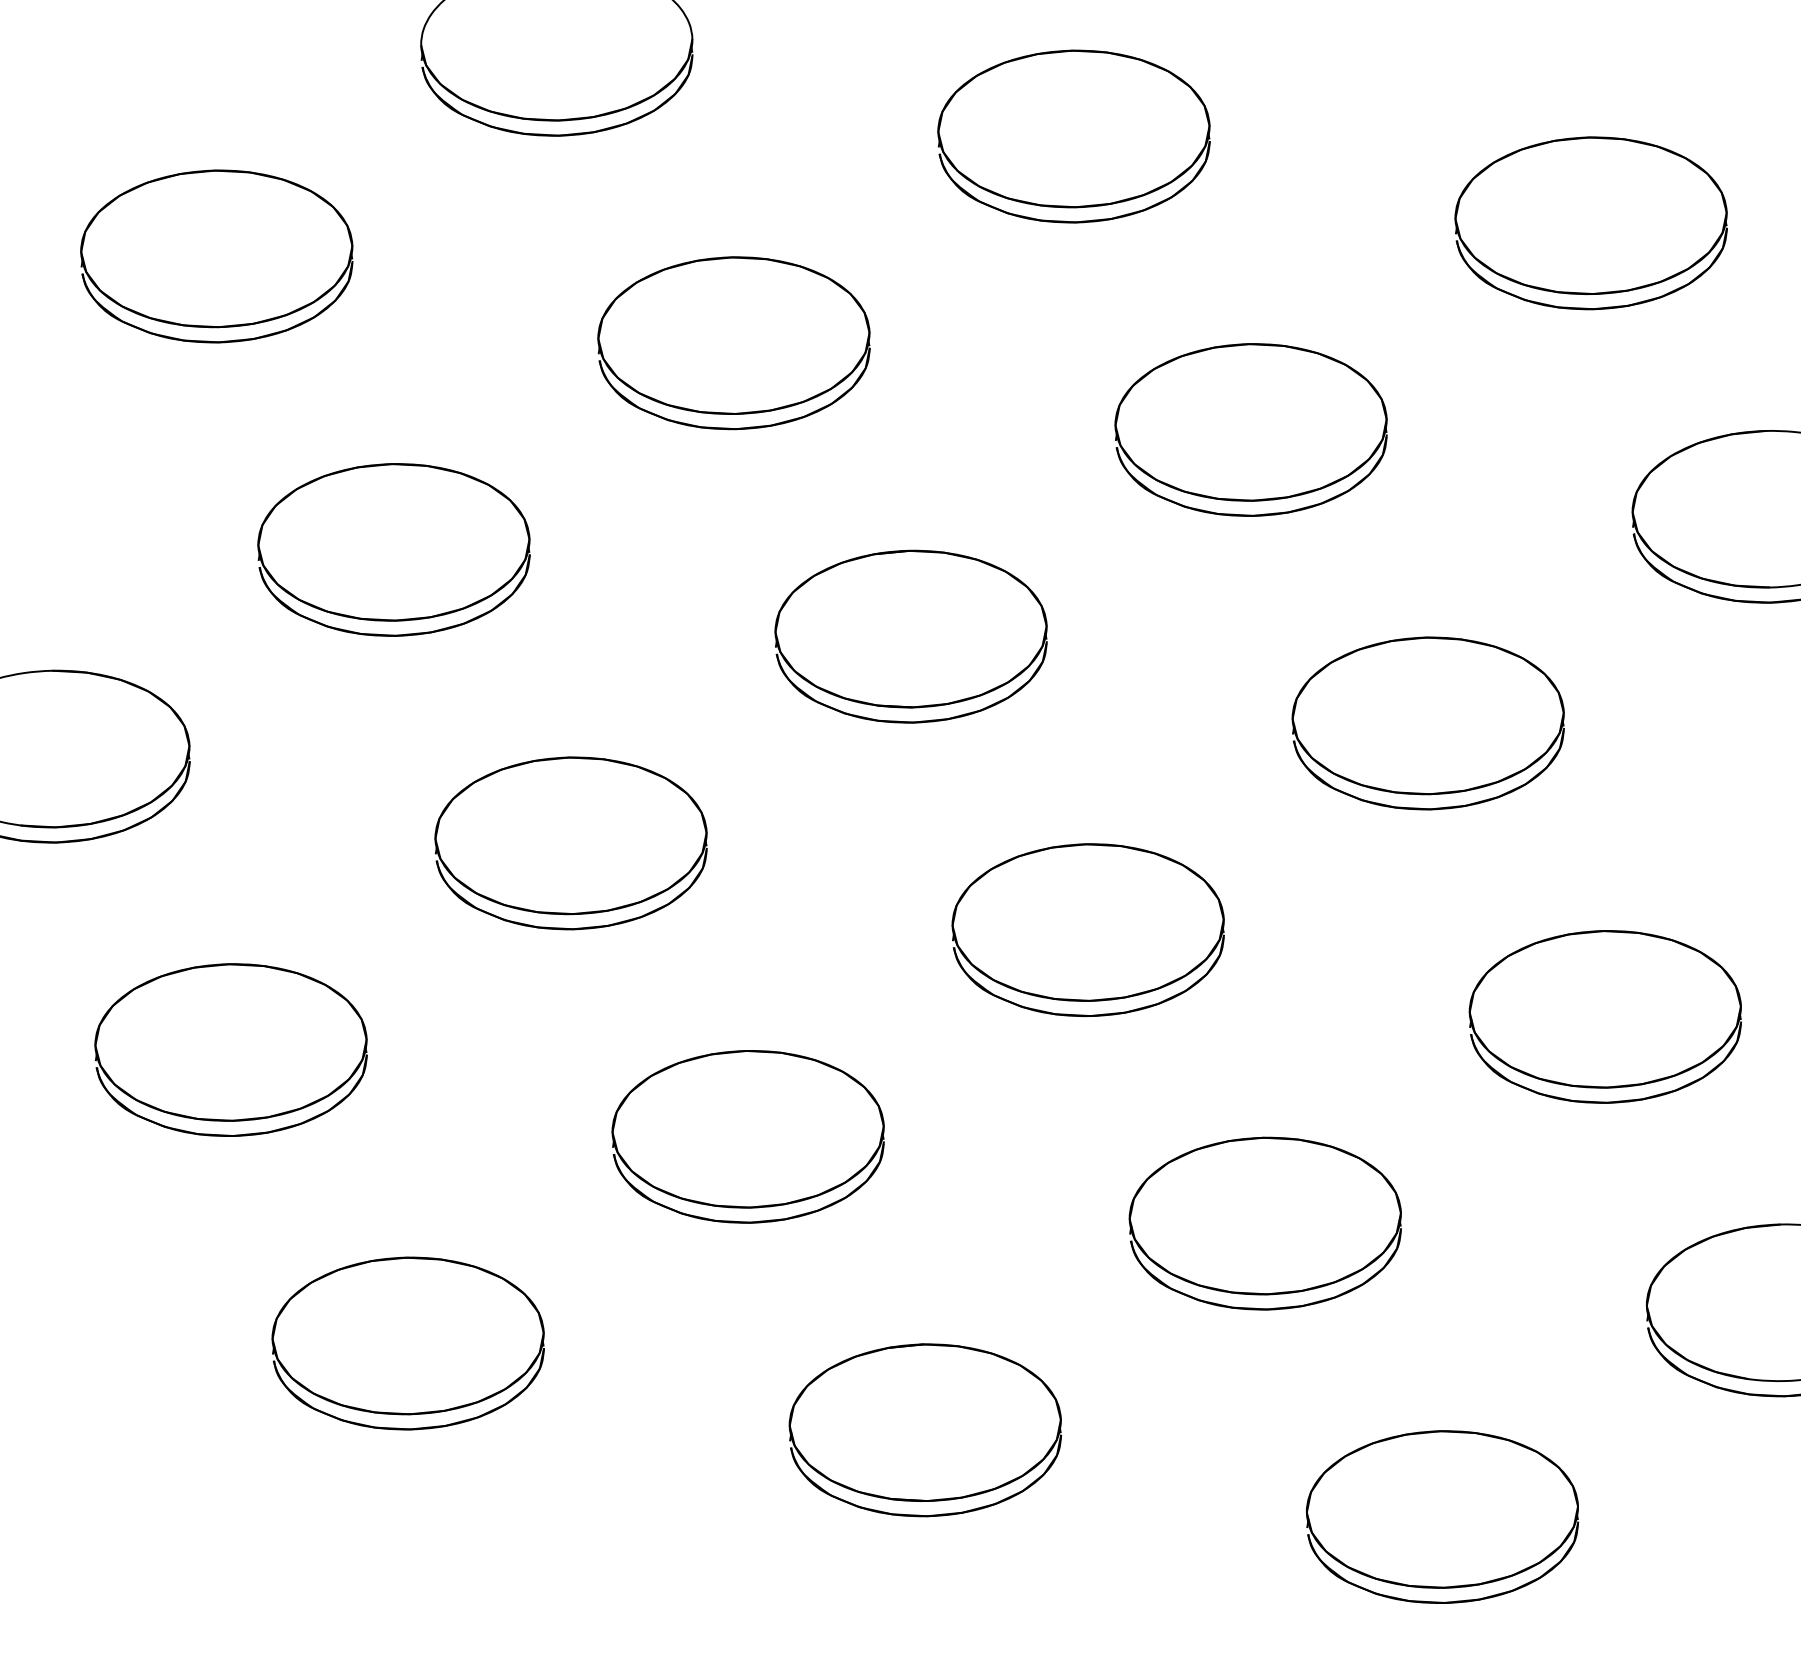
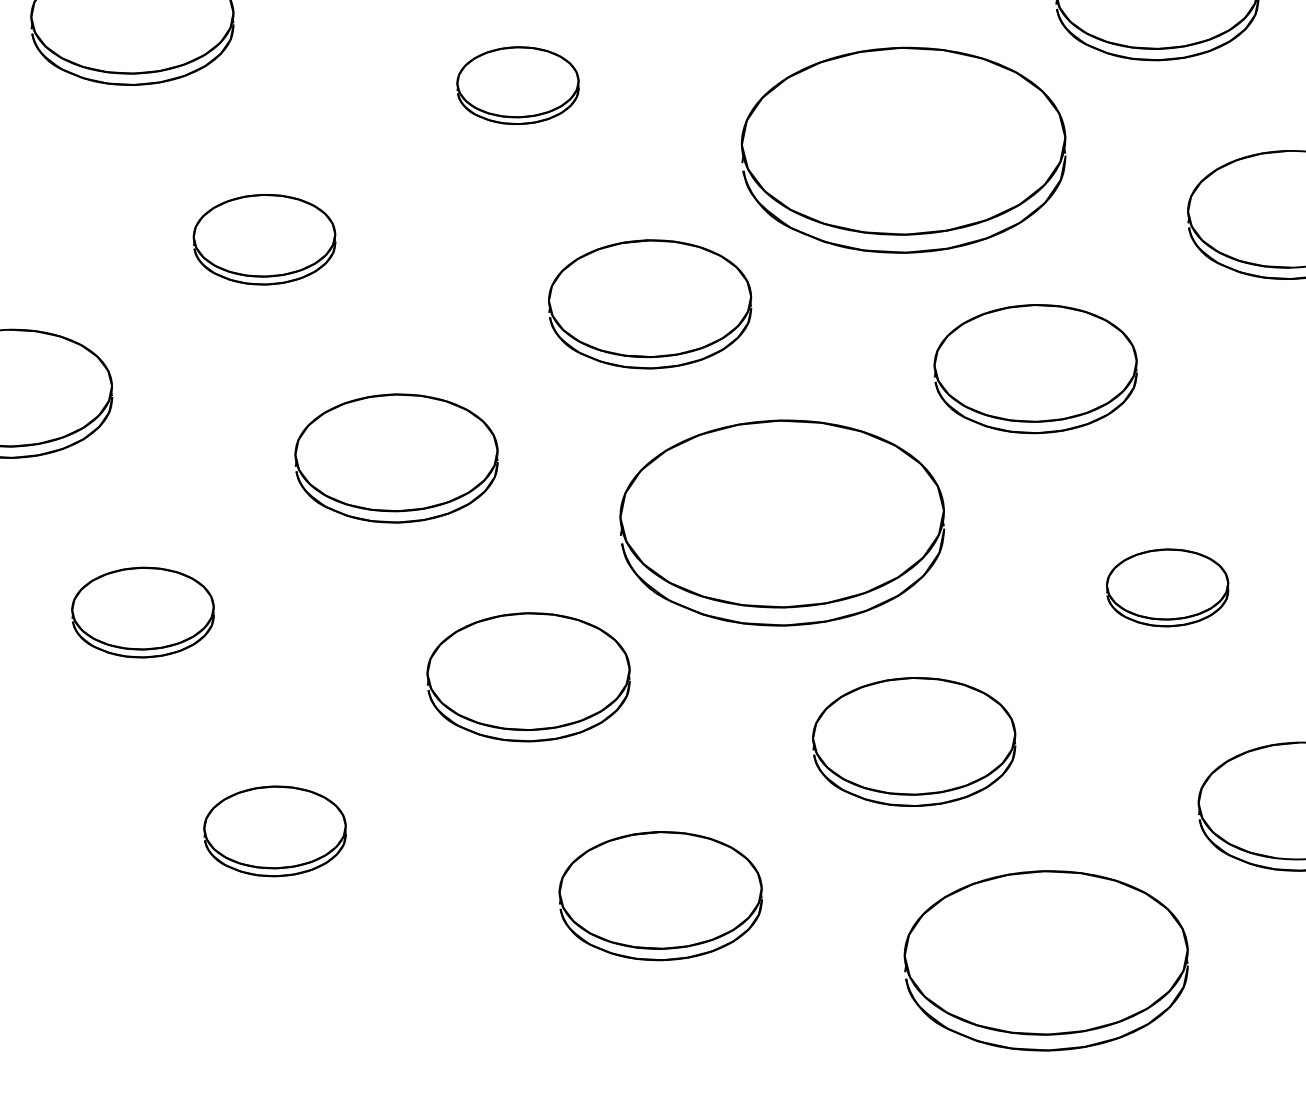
part: (733, 343) -> (517, 85), size x0.6
part: (1250, 429) -> (903, 149), size x1.6
part: (393, 549) -> (264, 239), size x0.7
part: (1087, 930) -> (781, 523), size x1.6
part: (1604, 1016) -> (1167, 587), size x0.6
part: (230, 1049) -> (142, 612), size x0.7
part: (407, 1343) -> (274, 831), size x0.7
part: (1442, 1516) -> (1046, 960), size x1.4

